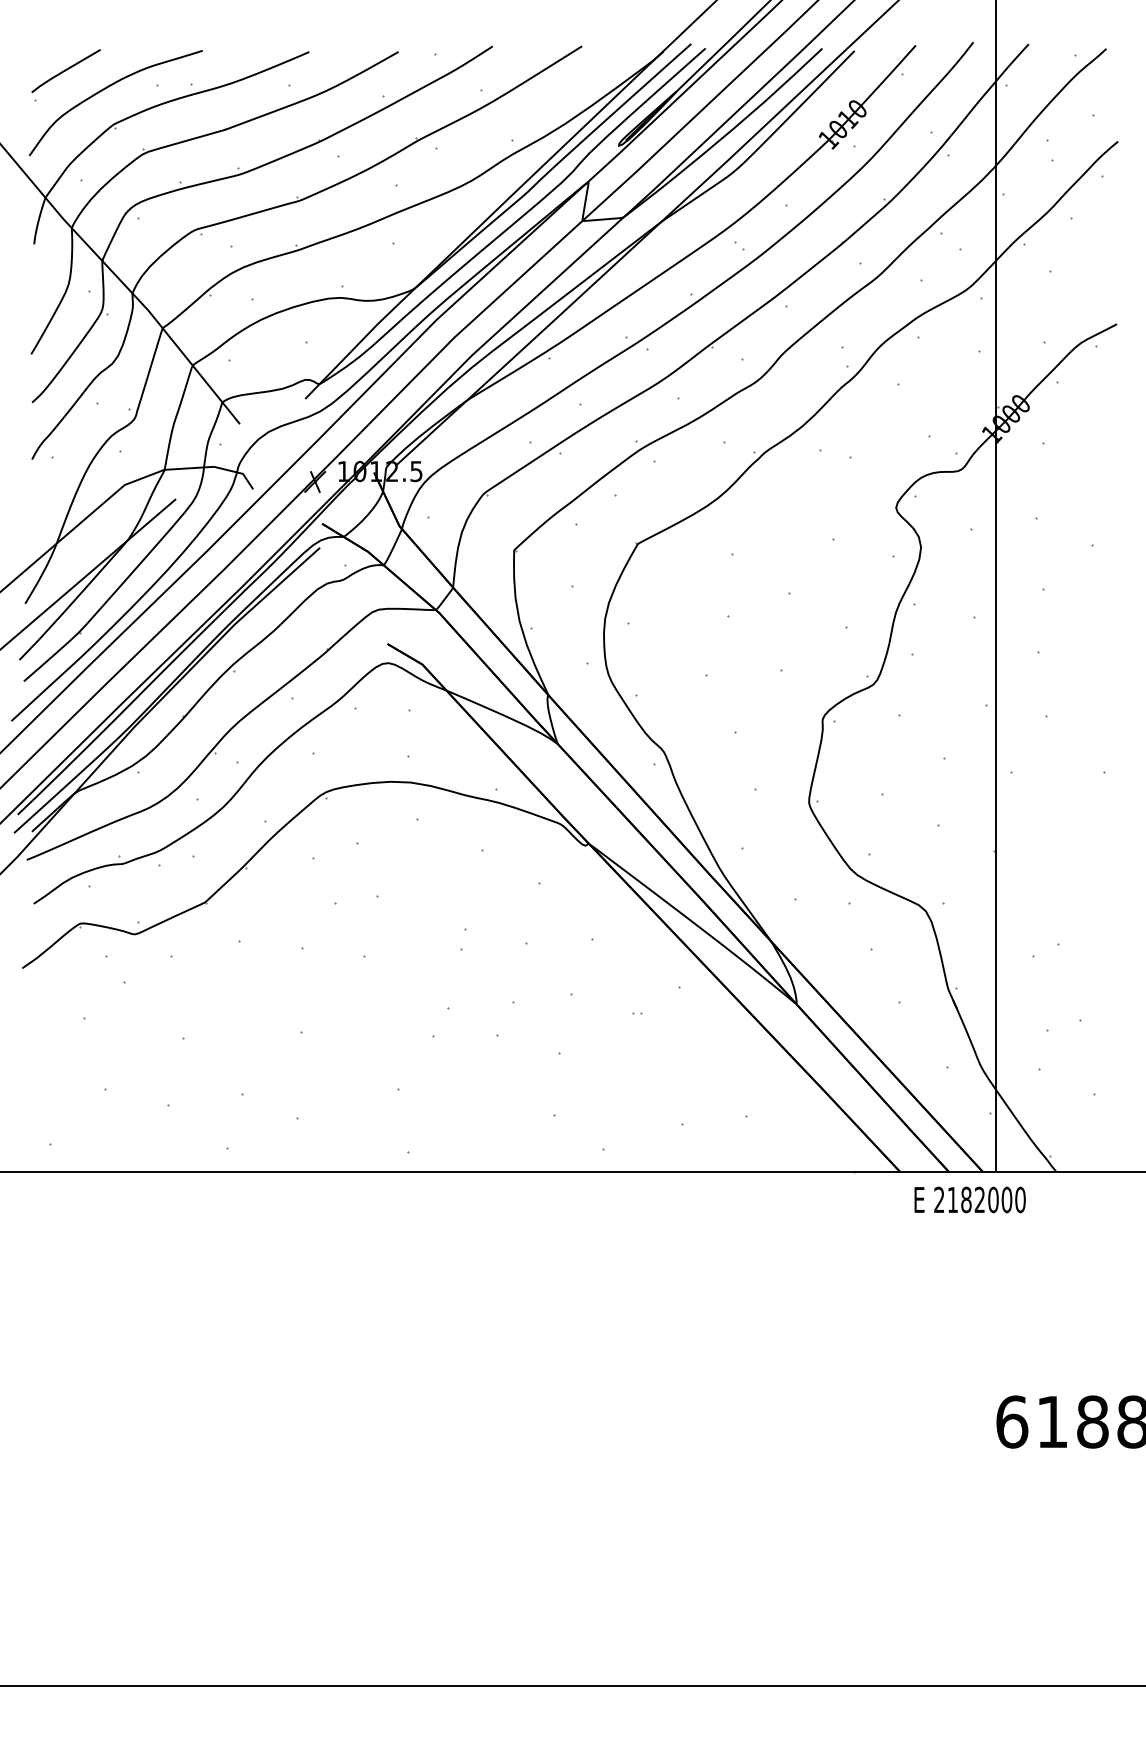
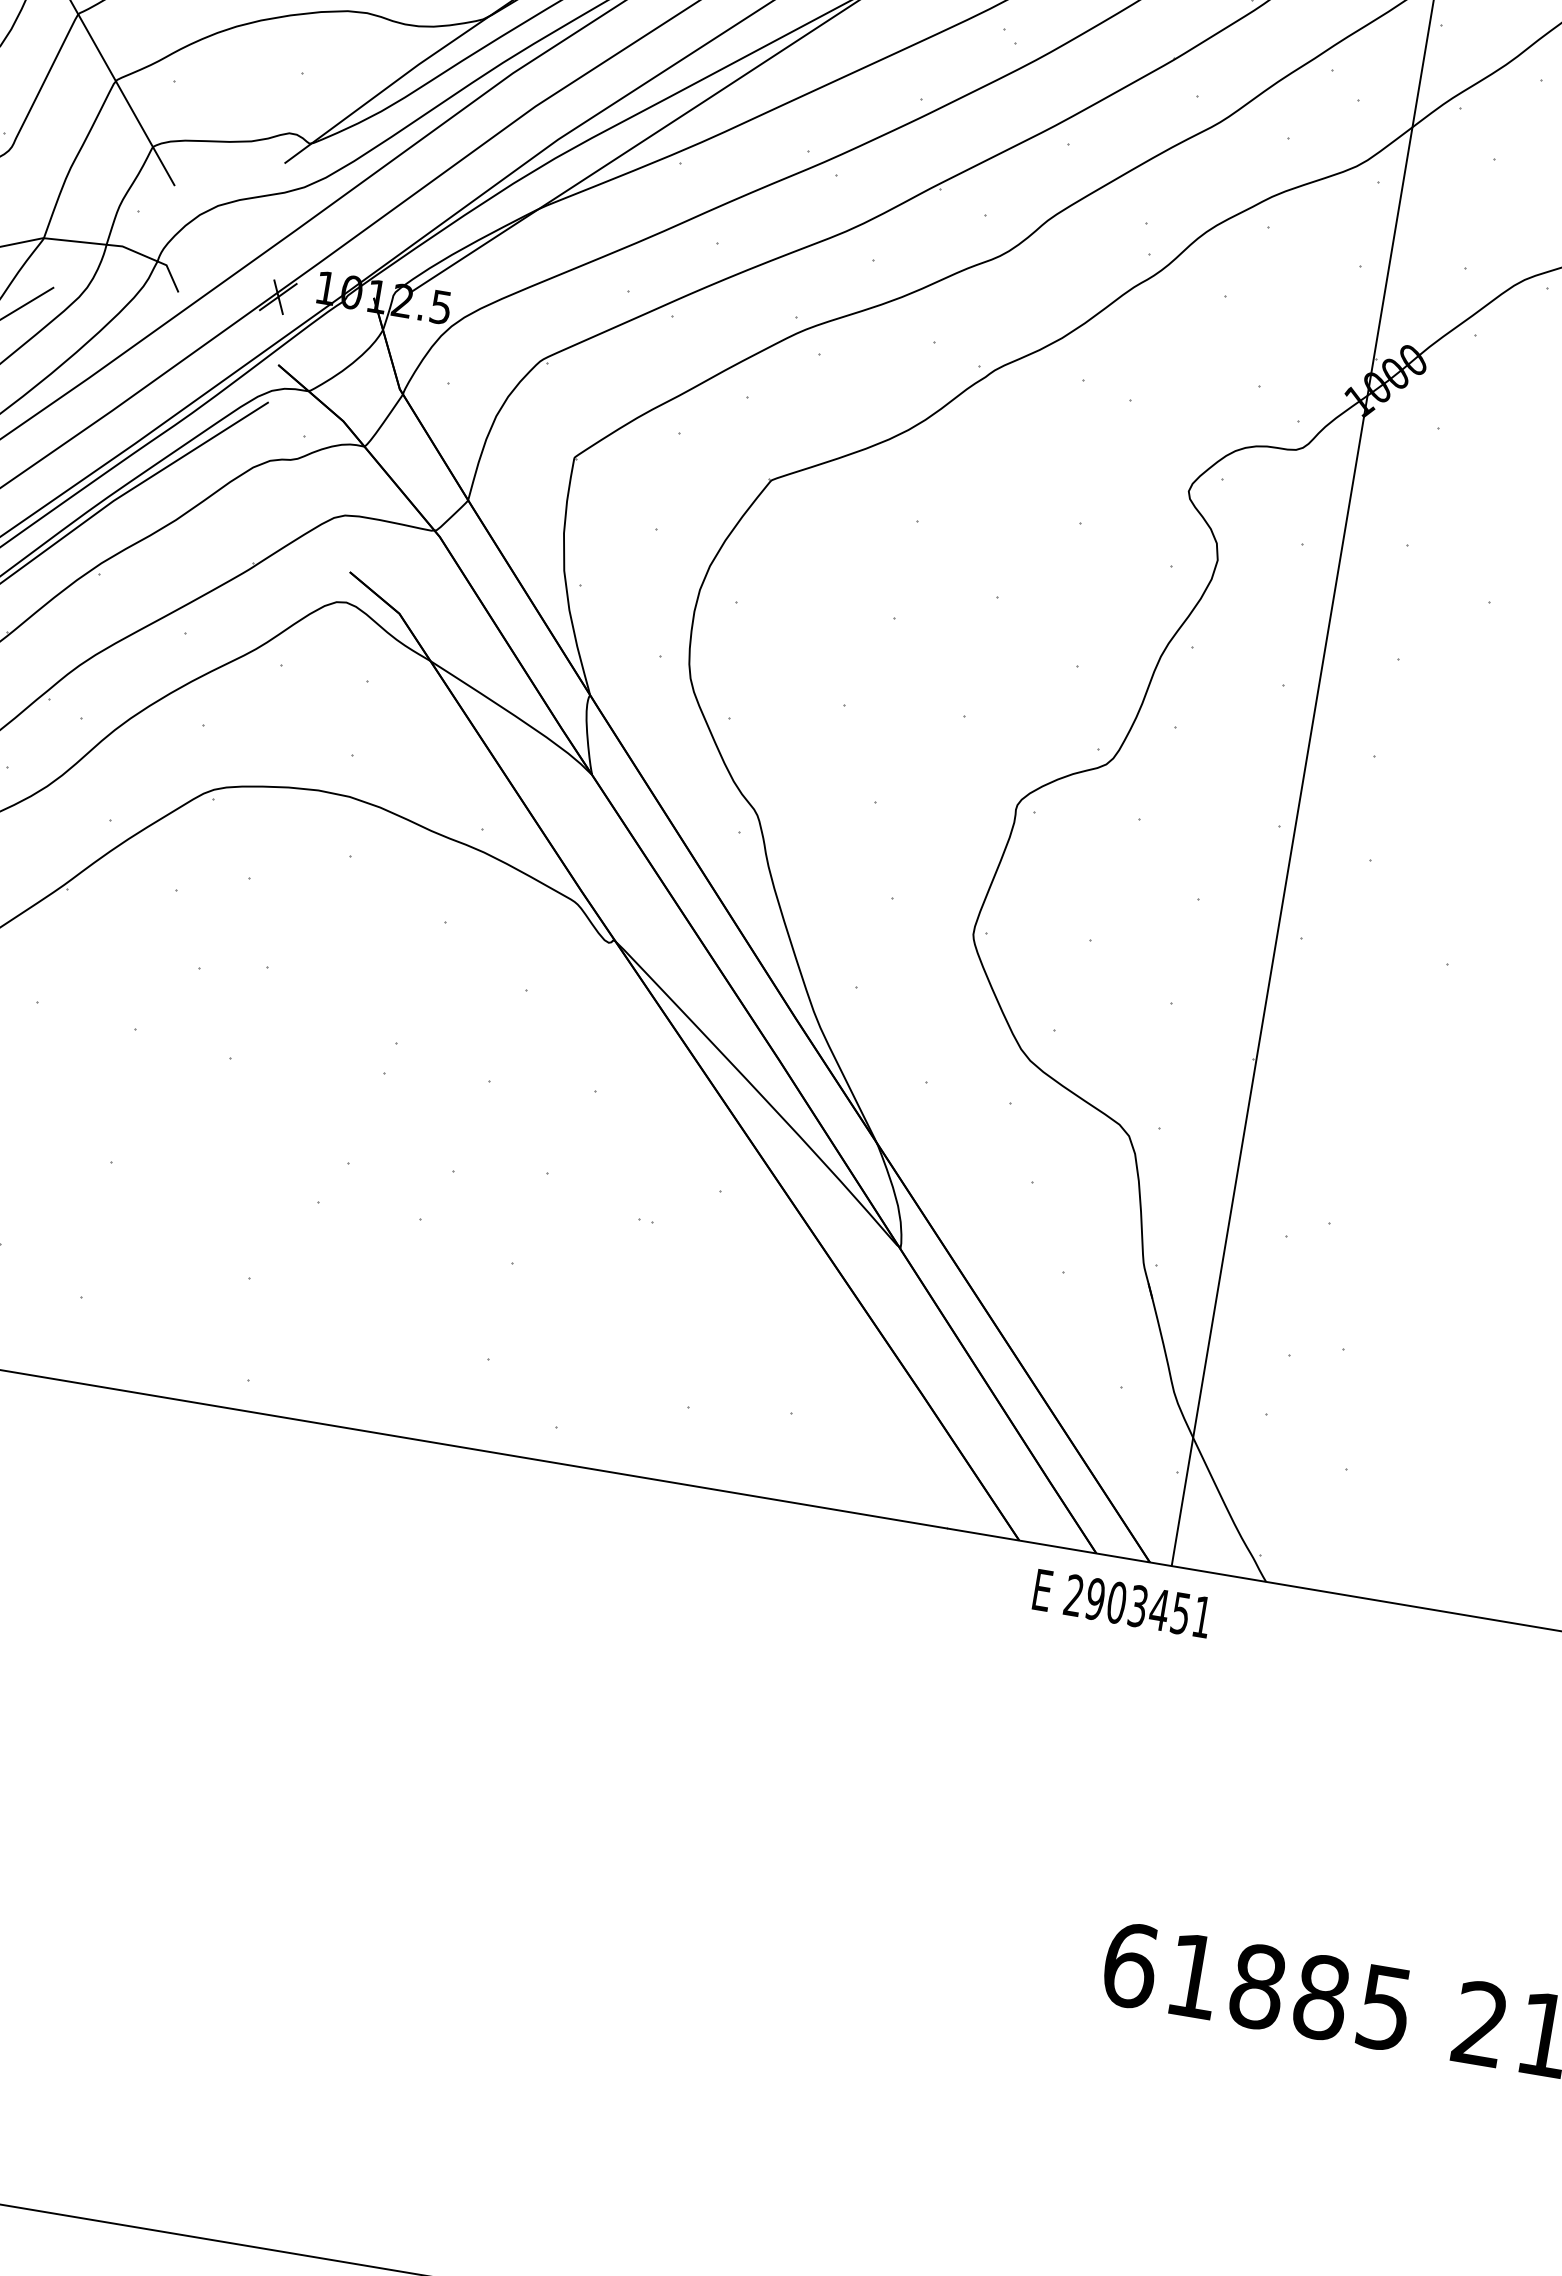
text: (986, 1199) -> (1148, 1607), 2182000 -> 2903451

